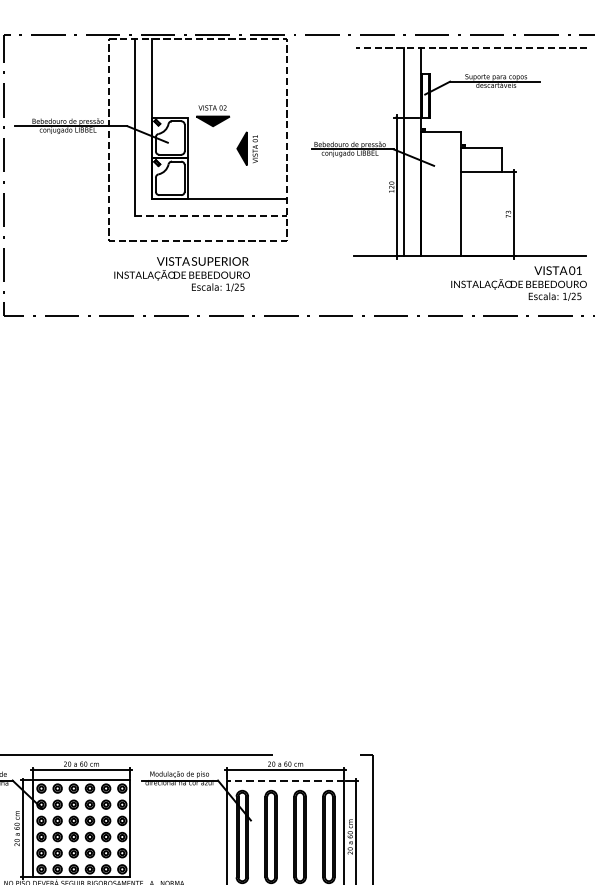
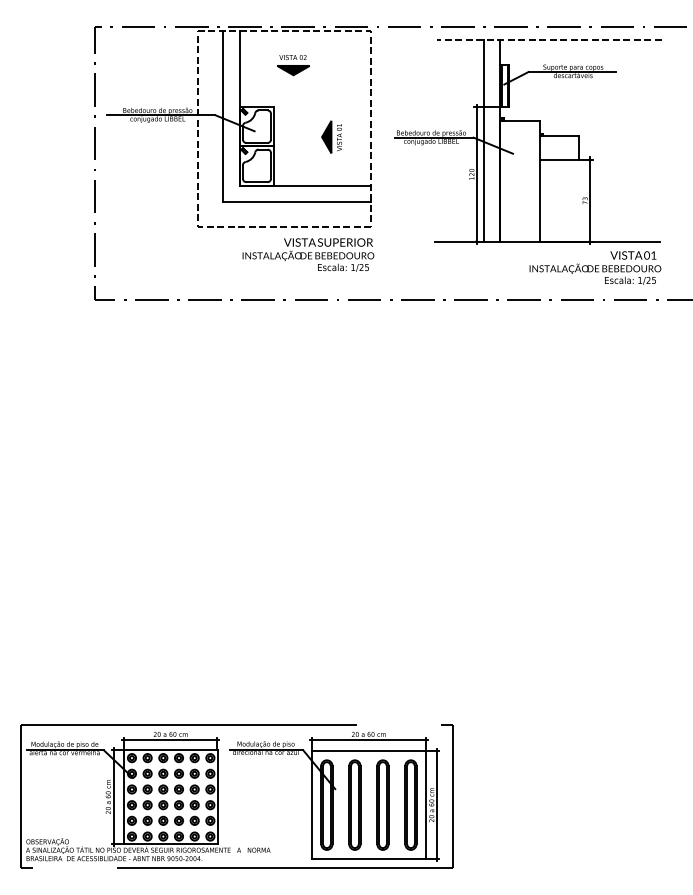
part: (213, 116) -> (293, 65), moved
line: (211, 216) -> (296, 202), dashed -> solid
text: (182, 273) -> (308, 254), moved
line: (285, 780) -> (368, 750), dashed -> solid

